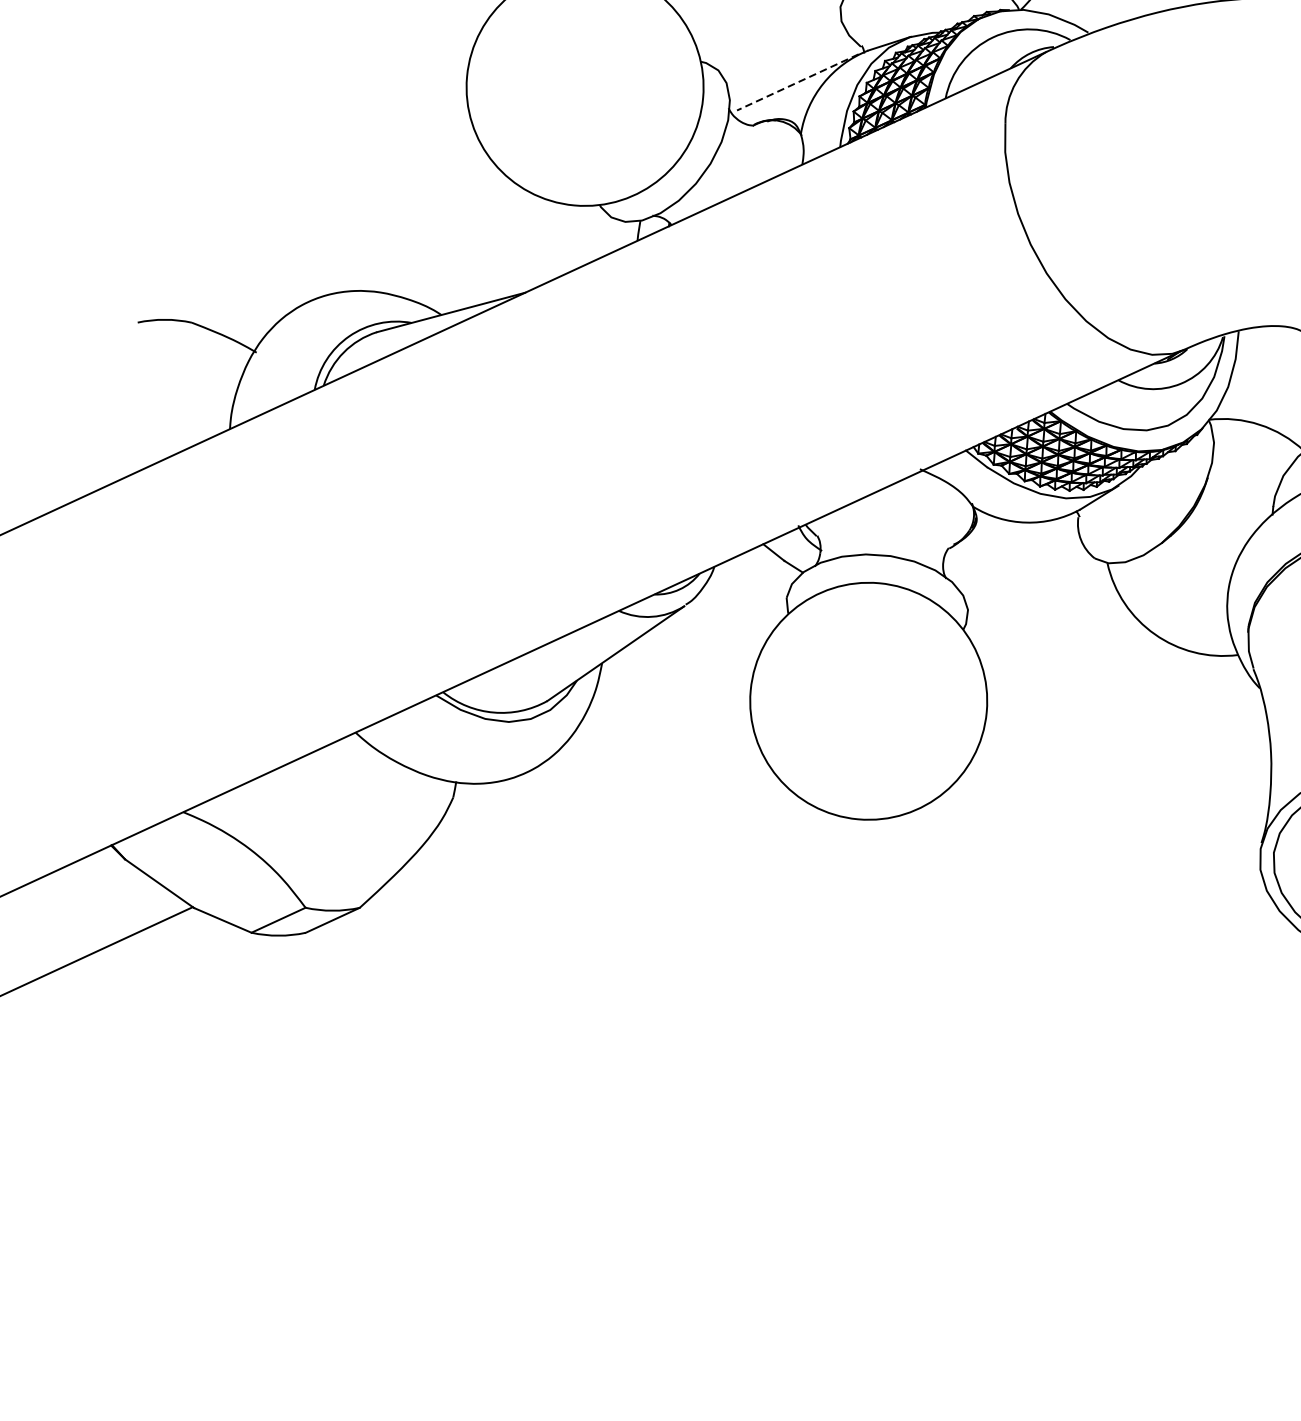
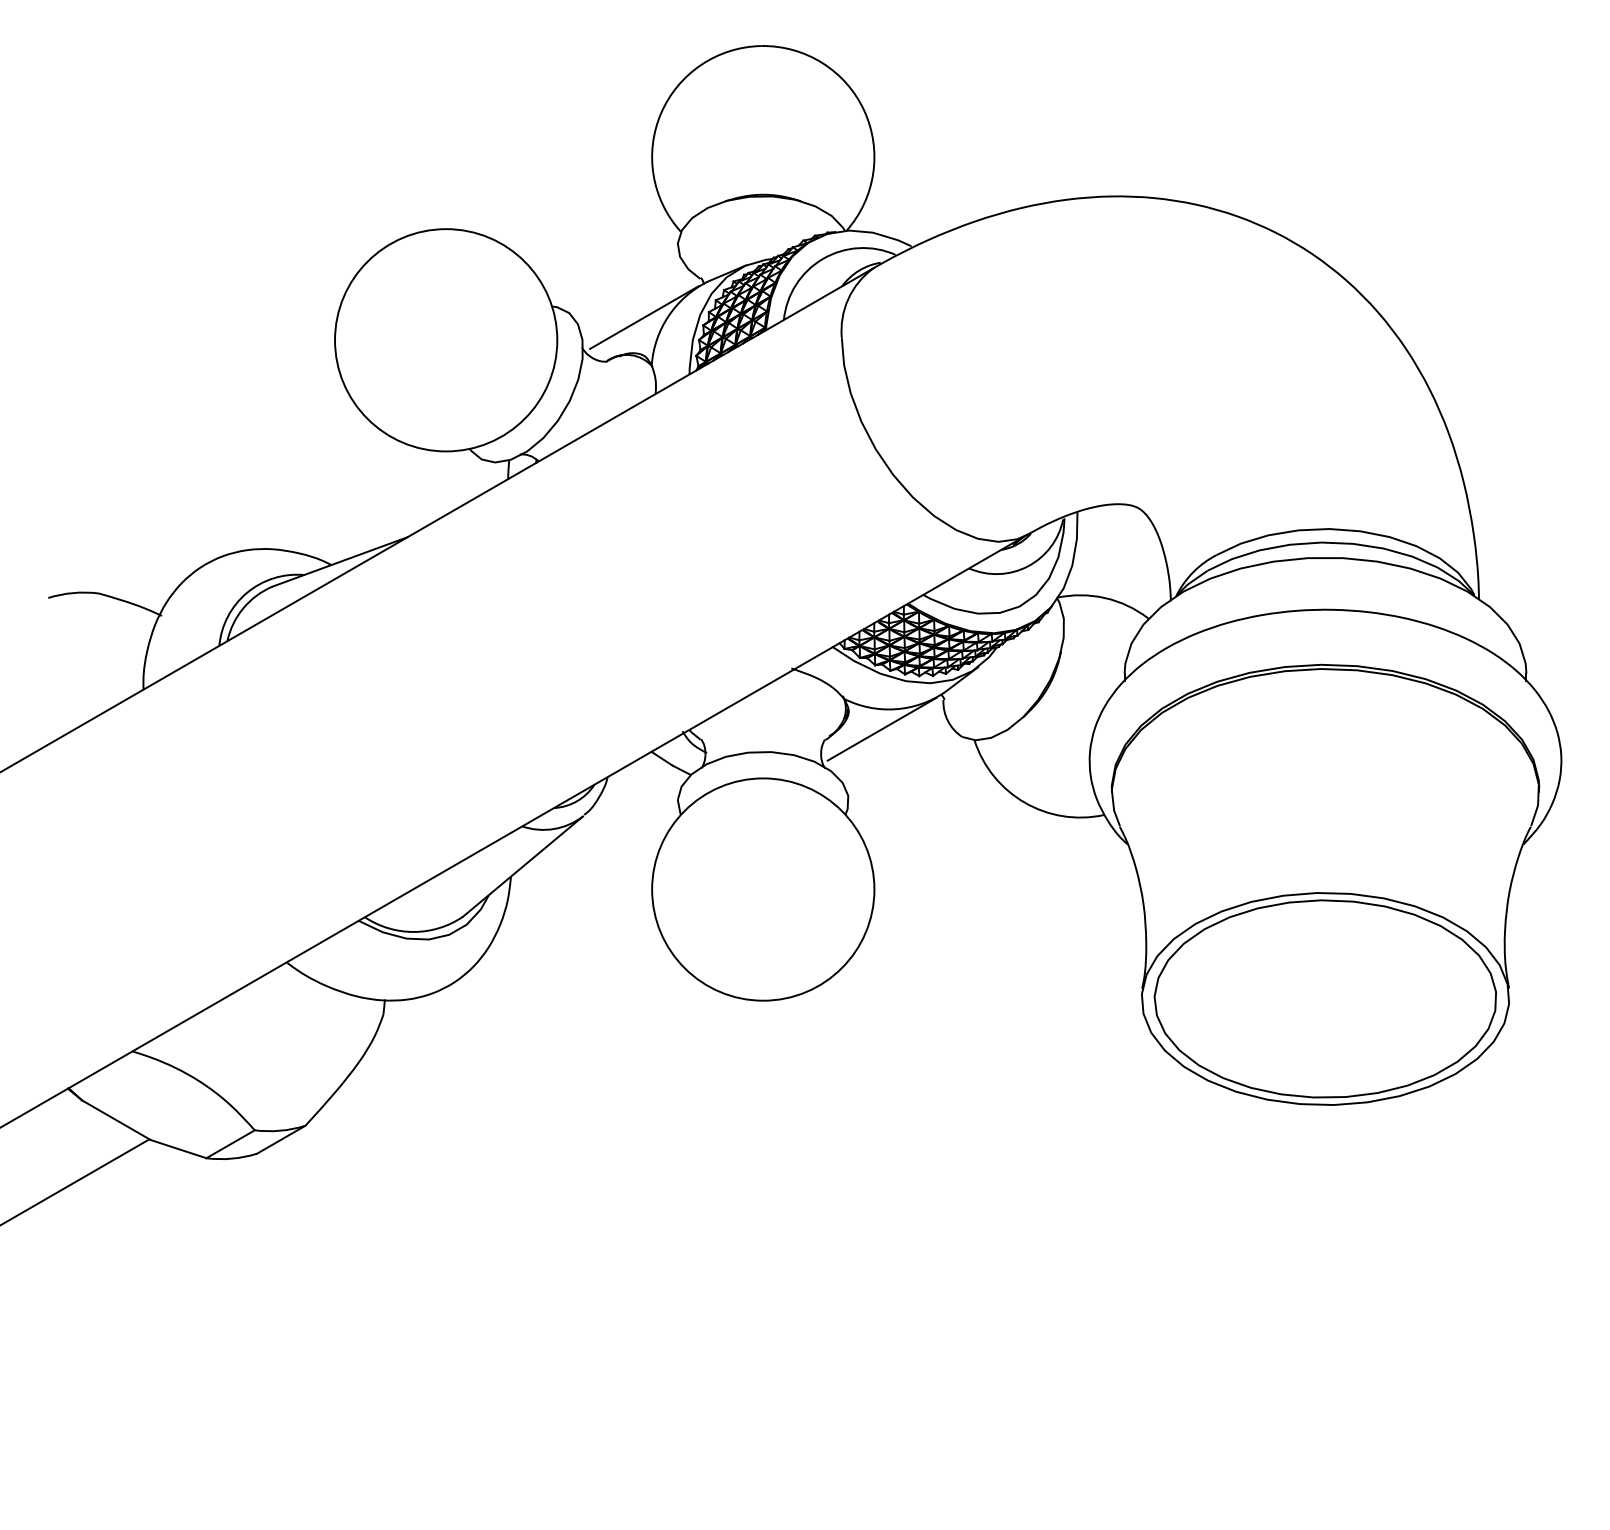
line: (797, 82) -> (644, 317), dashed -> solid
line: (1009, 541) -> (881, 728), added

